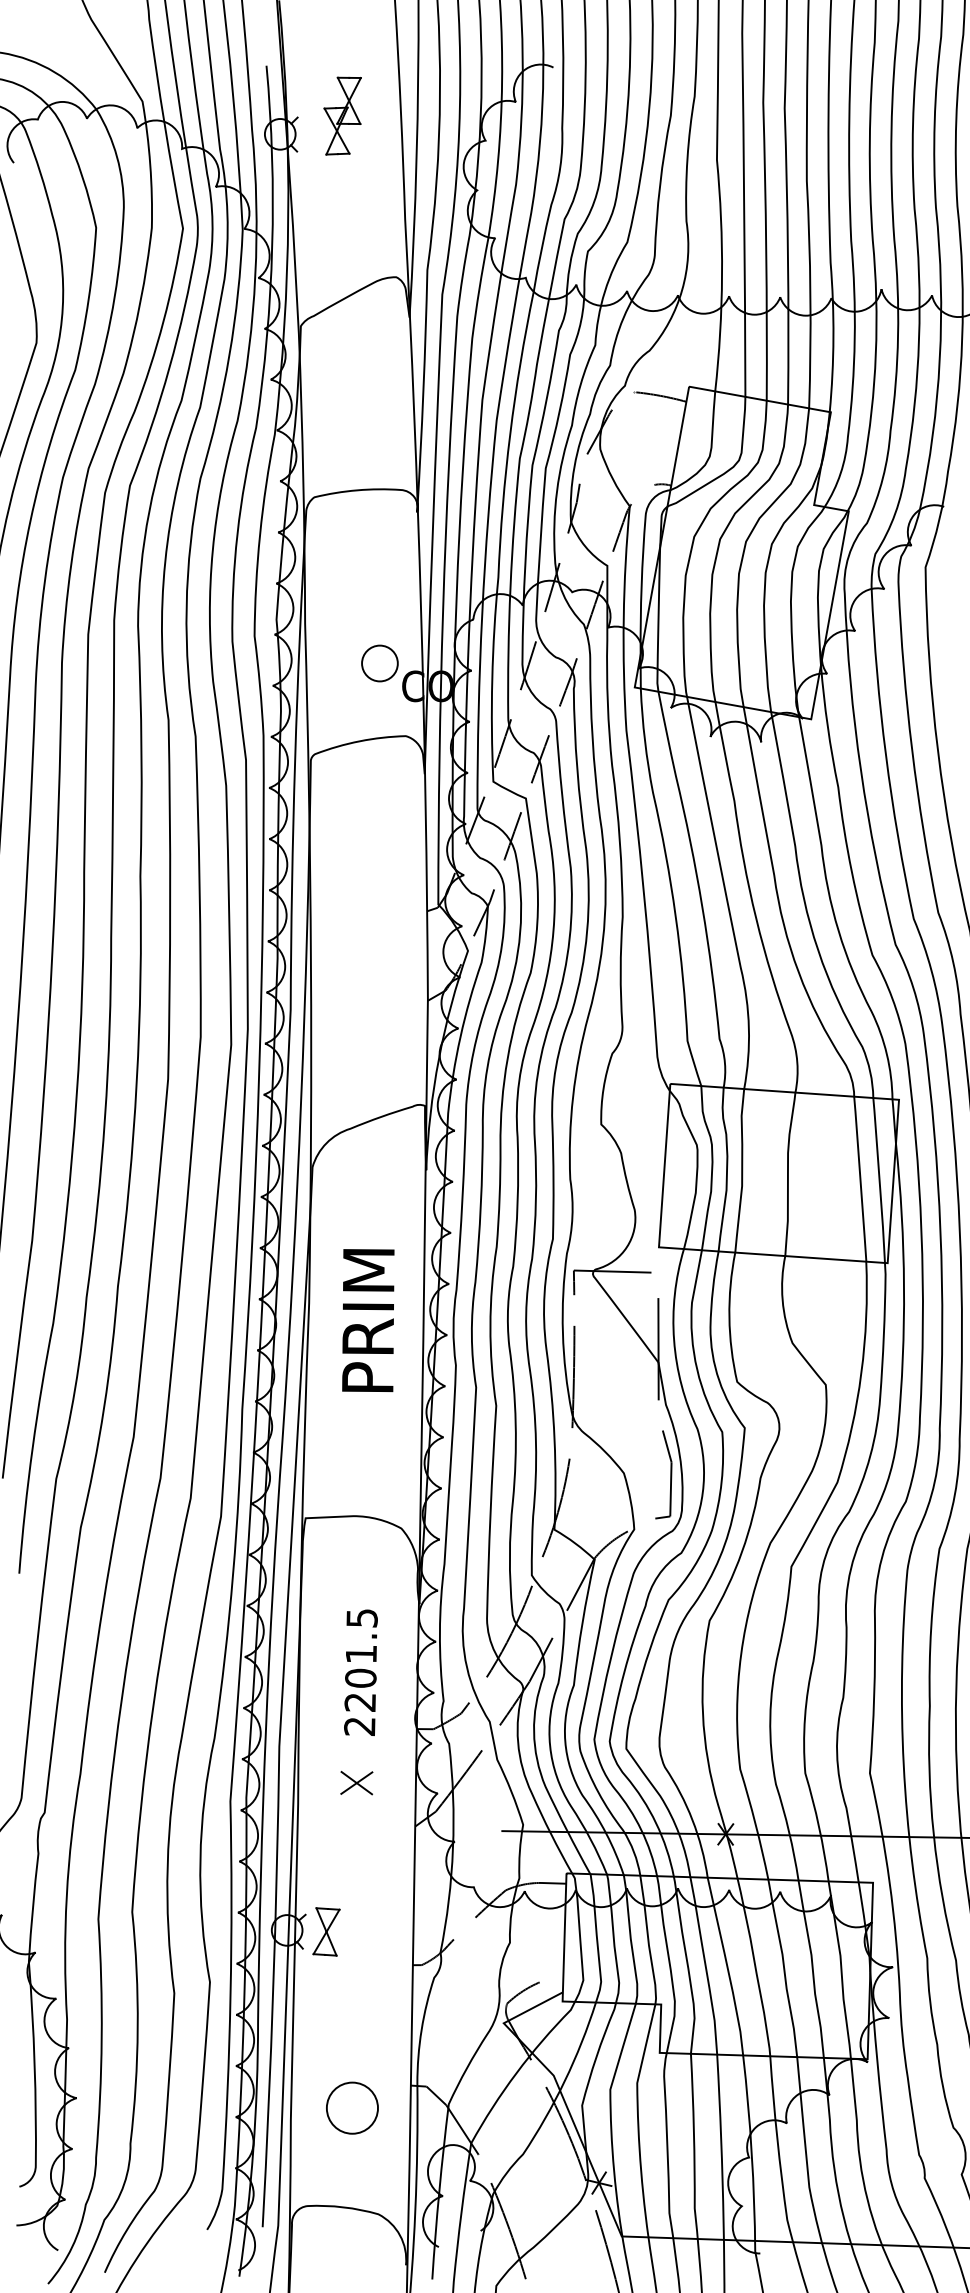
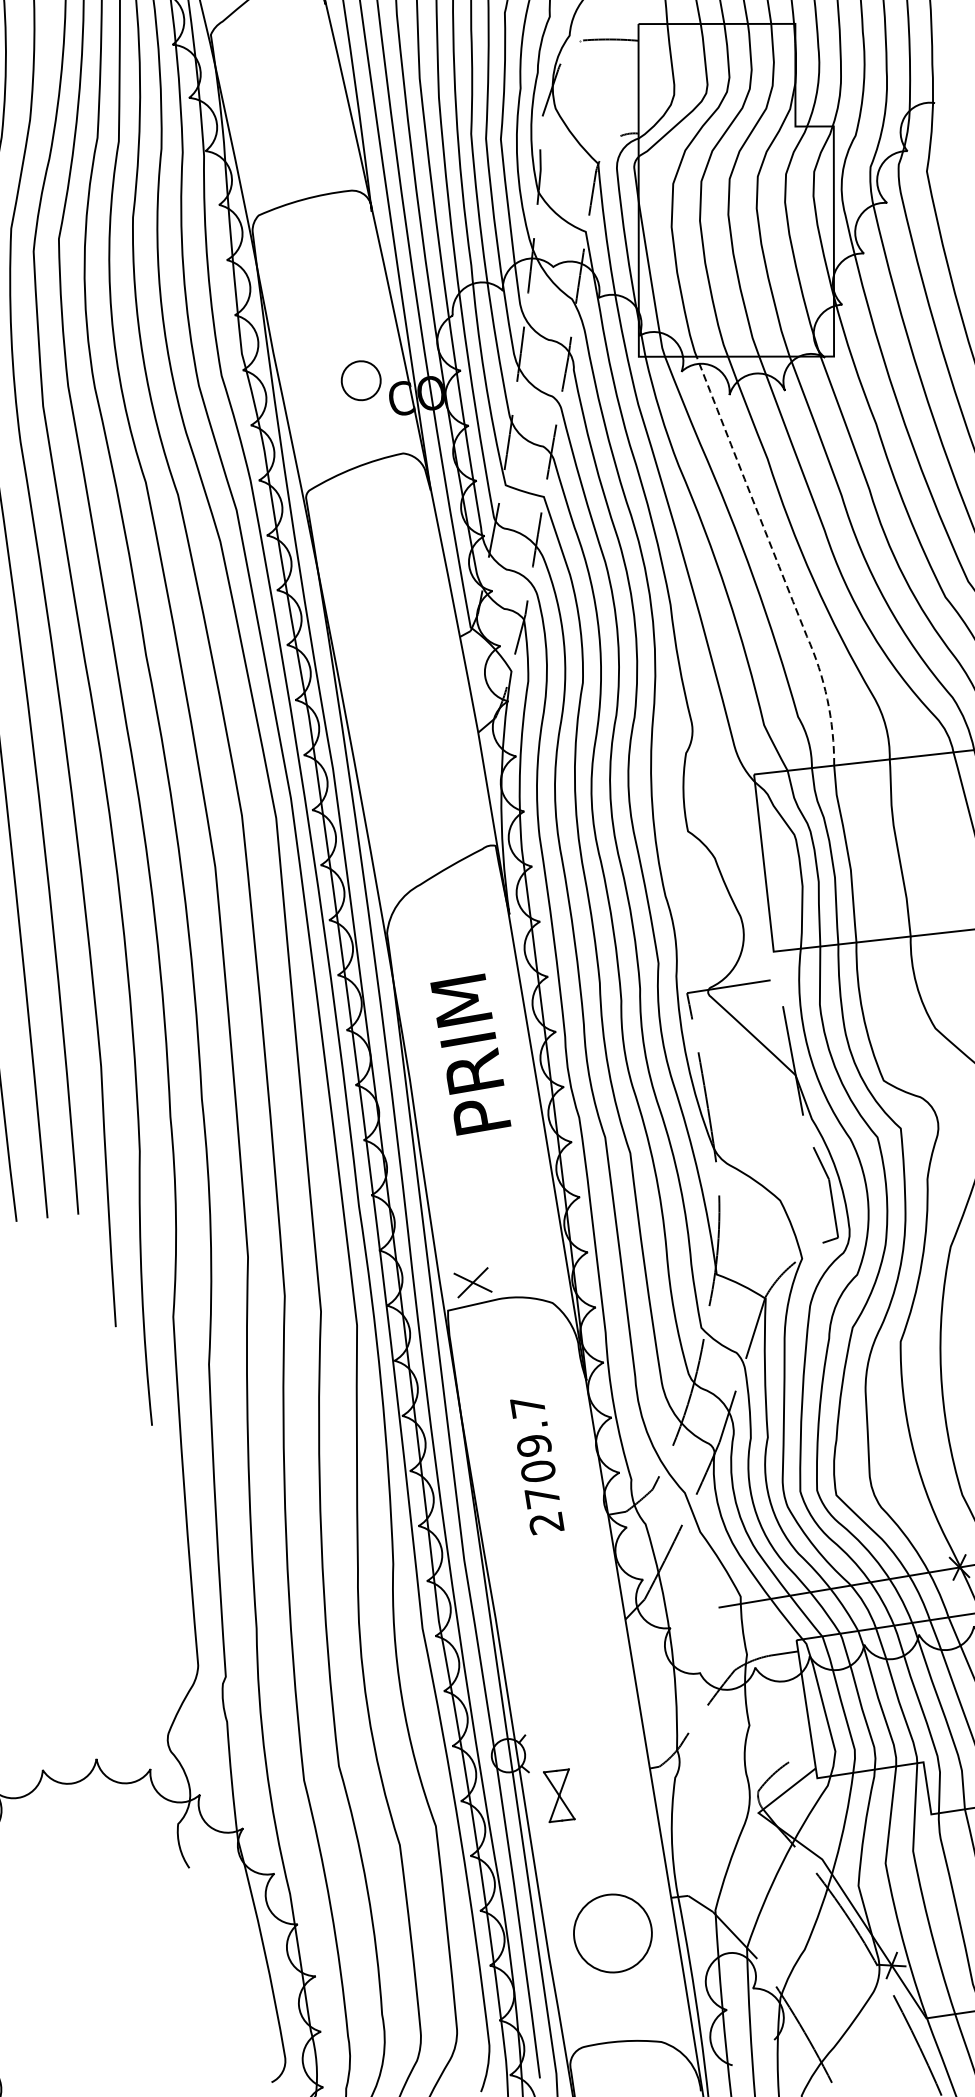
line: (726, 897) -> (777, 563), solid -> dashed
text: (368, 1320) -> (471, 1054), moved
text: (360, 1660) -> (534, 1452), 2201.5 -> 2709.7
part: (356, 1782) -> (472, 1282), moved
part: (326, 1931) -> (559, 1795), moved
part: (352, 2107) -> (612, 1932), size x1.4

